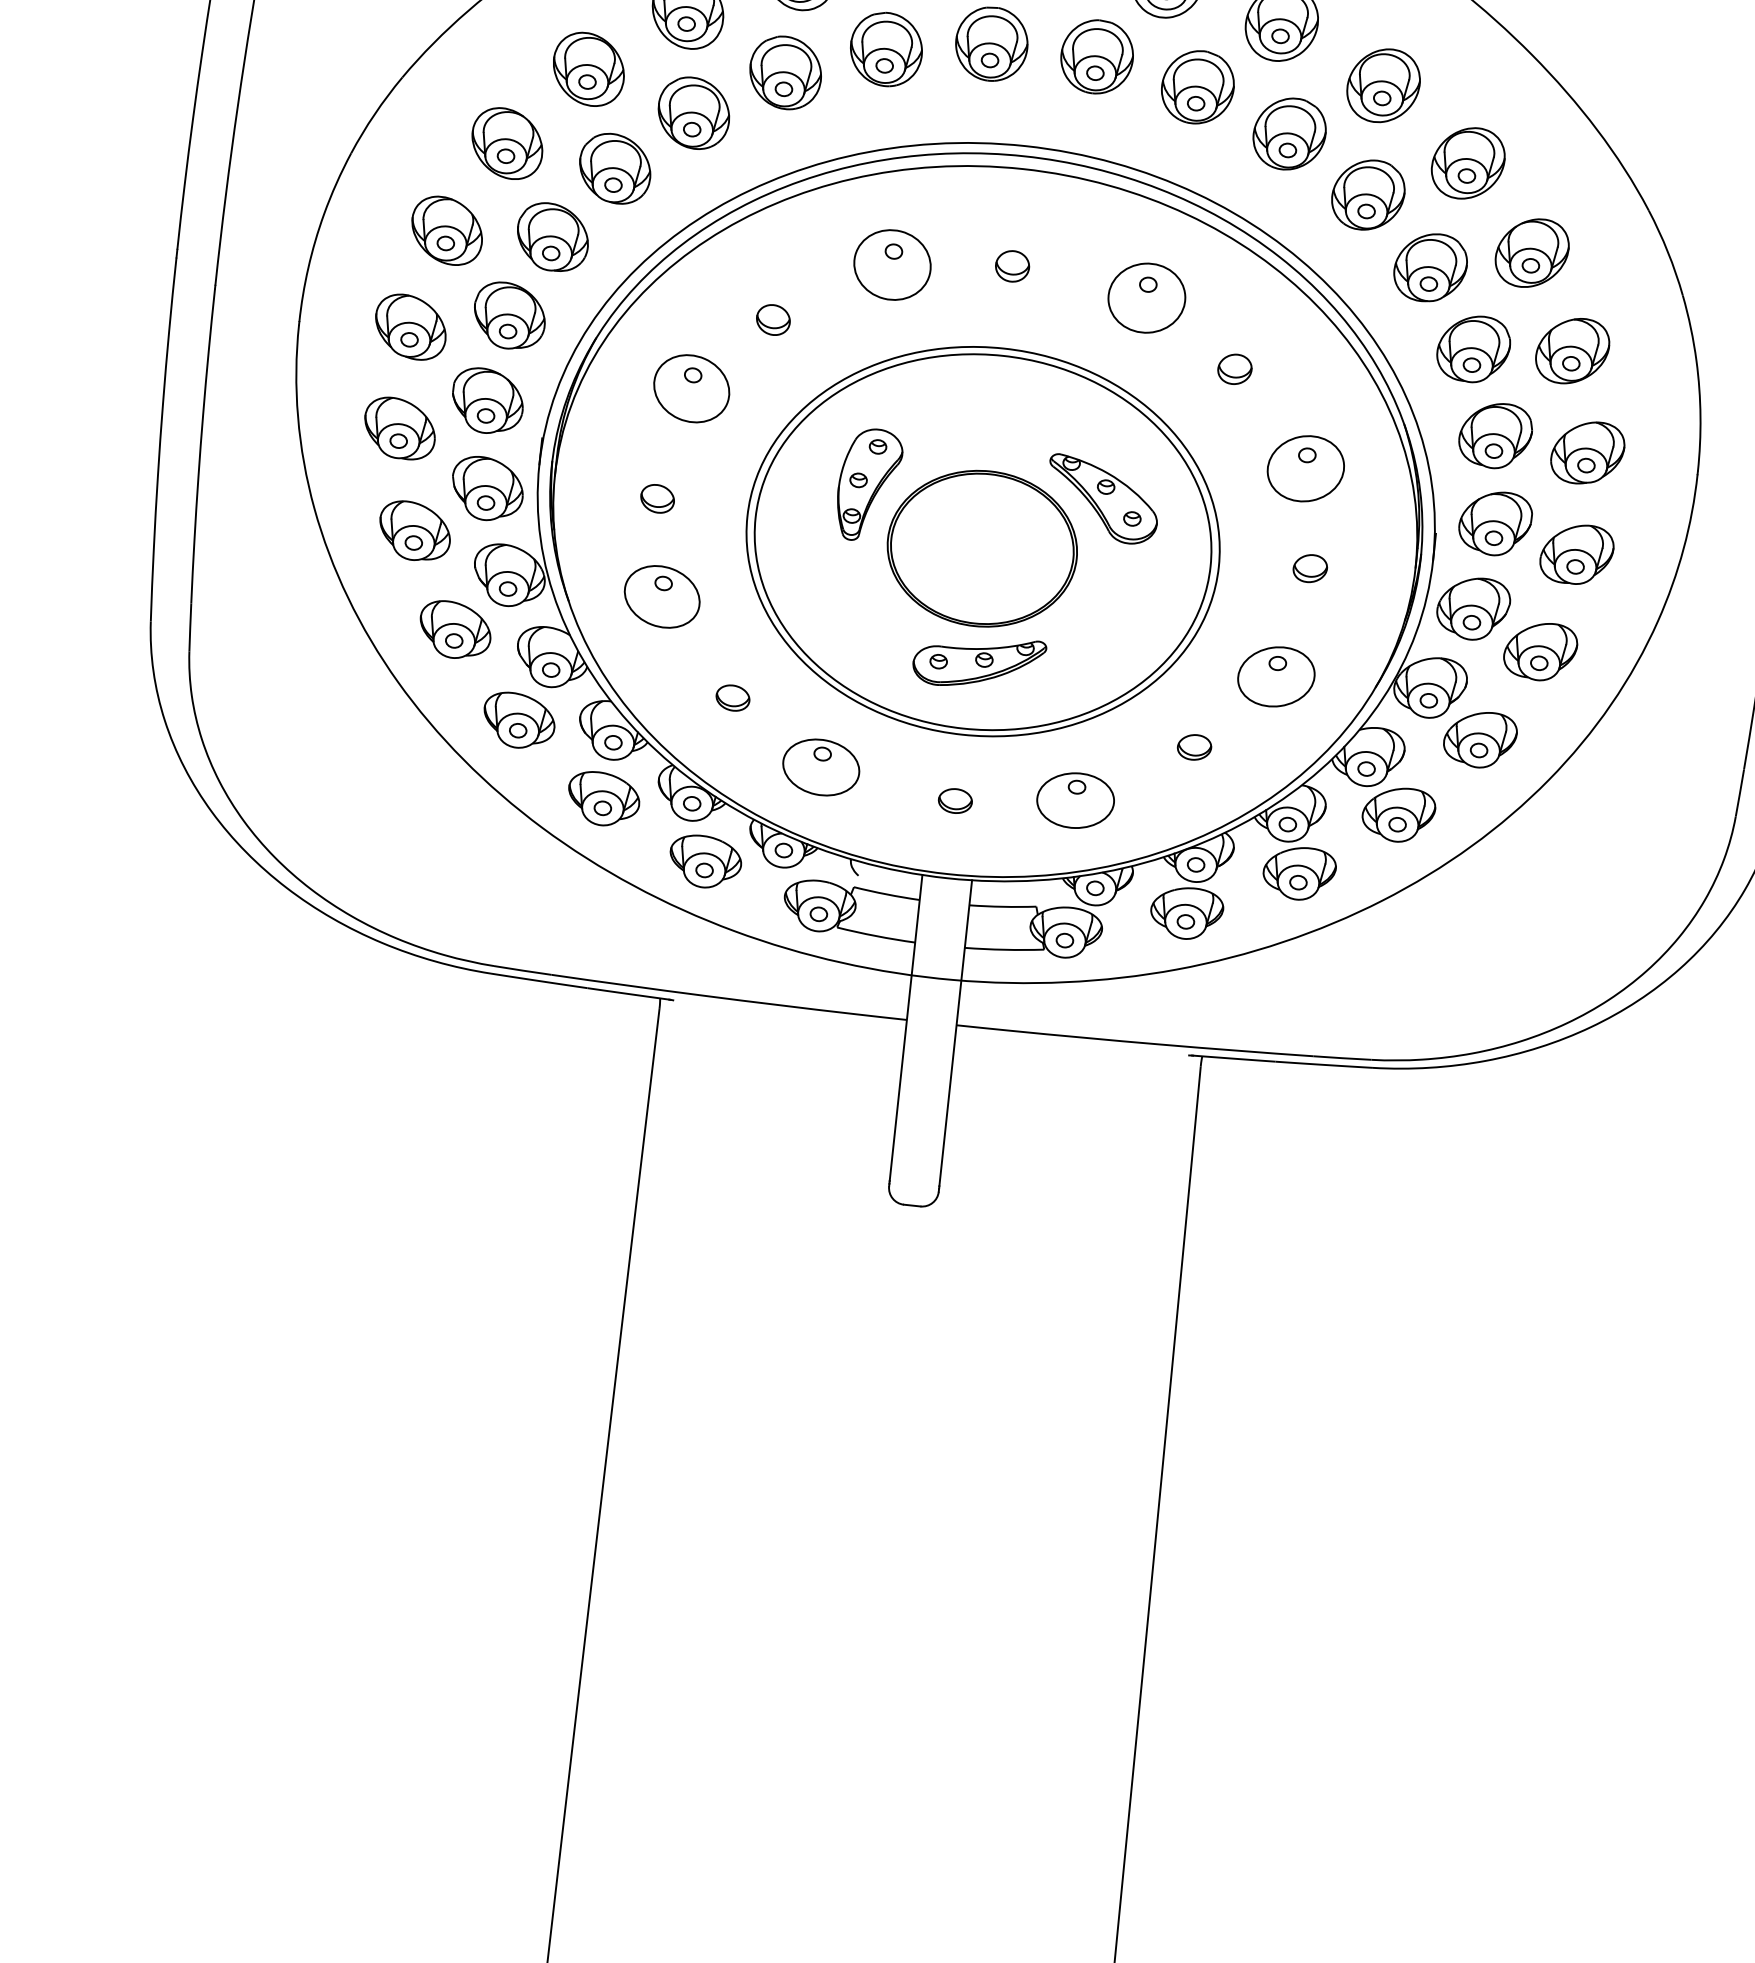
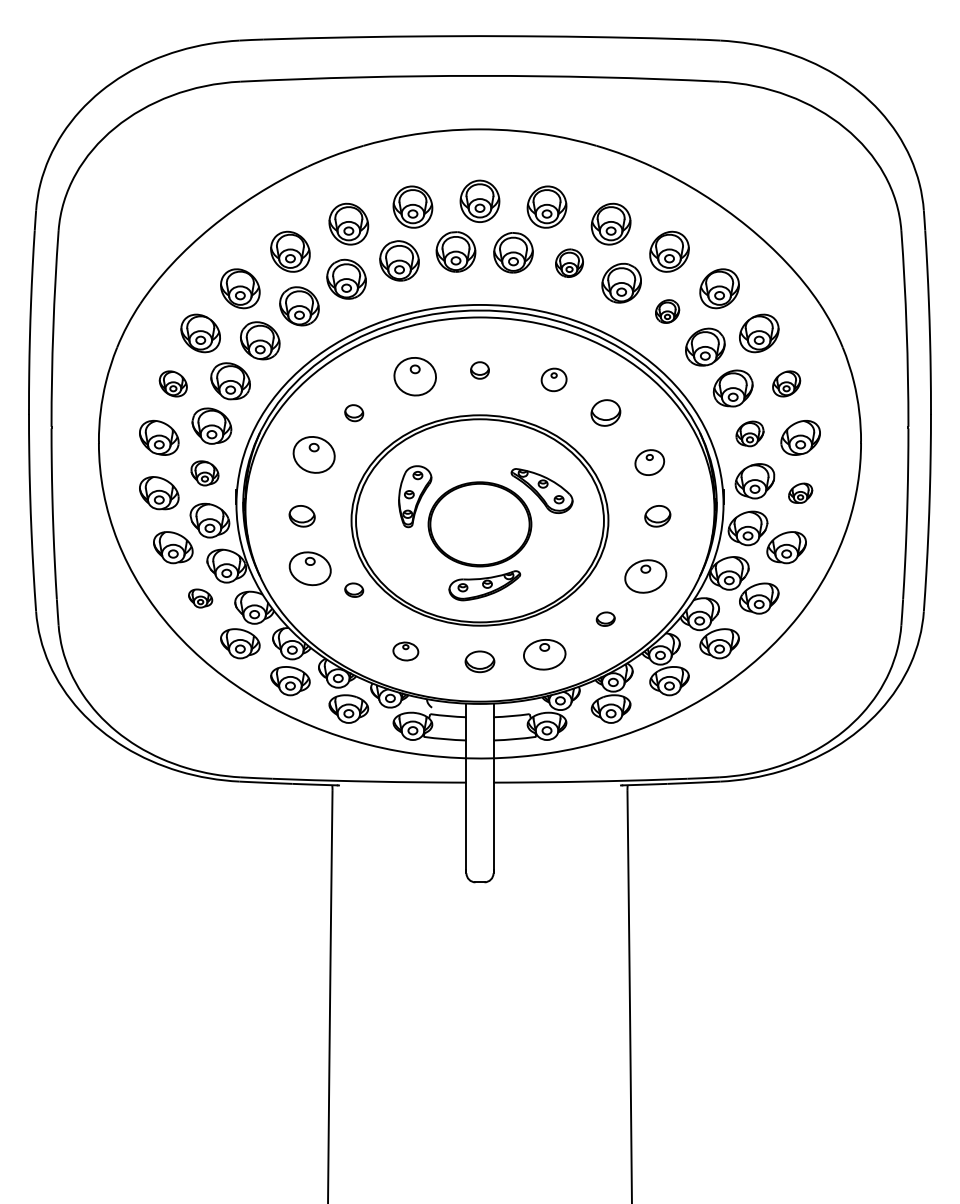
part: (1197, 85) -> (569, 262), size x0.7
part: (1368, 194) -> (667, 311), size x0.6
part: (447, 230) -> (173, 383), size x0.7
part: (1145, 297) -> (553, 379), size x0.6
part: (1572, 350) -> (786, 383), size x0.7
part: (1234, 369) -> (605, 413), size x1.6
part: (486, 401) -> (204, 473), size x0.7
part: (1494, 434) -> (749, 433), size x0.7
part: (1305, 468) -> (649, 462), size x0.7
part: (656, 497) -> (301, 515), size x1.4
part: (1576, 554) -> (800, 493), size x0.6
part: (1309, 567) -> (657, 515), size x1.4
part: (454, 629) -> (200, 598), size x0.6
part: (733, 696) -> (354, 589), moved
part: (820, 767) -> (405, 651), size x0.6
part: (954, 800) -> (479, 661), size x1.6

